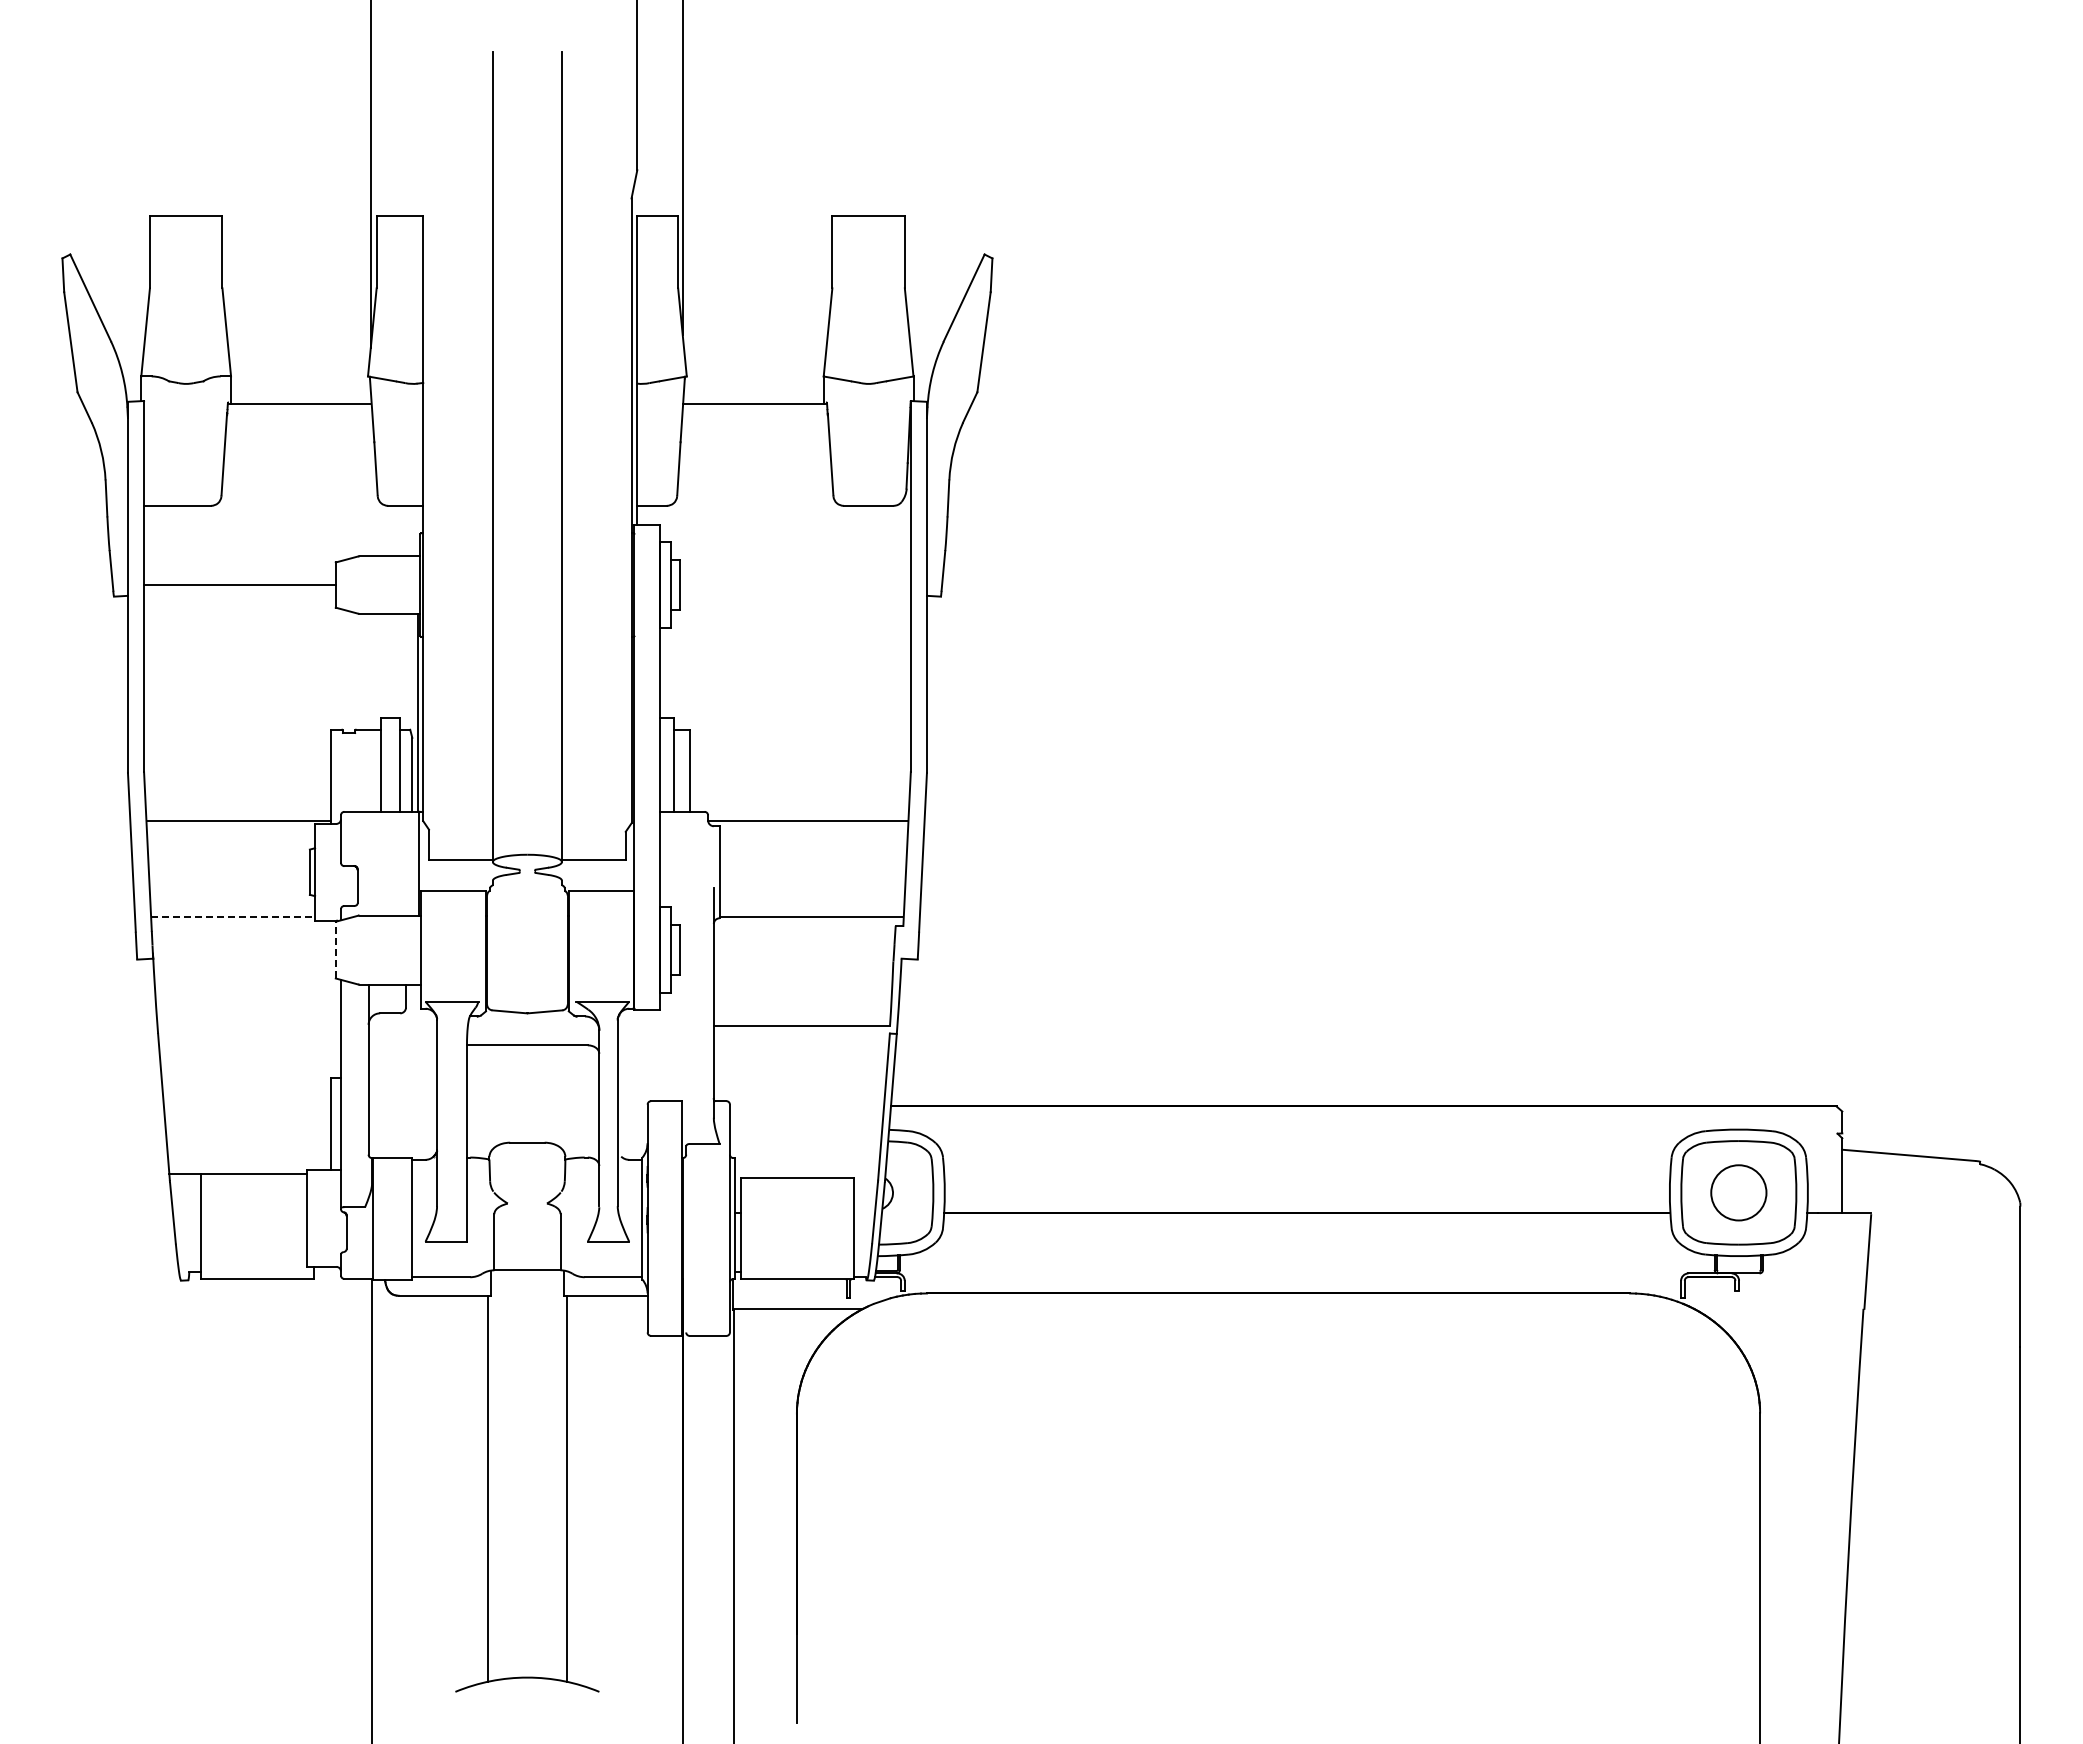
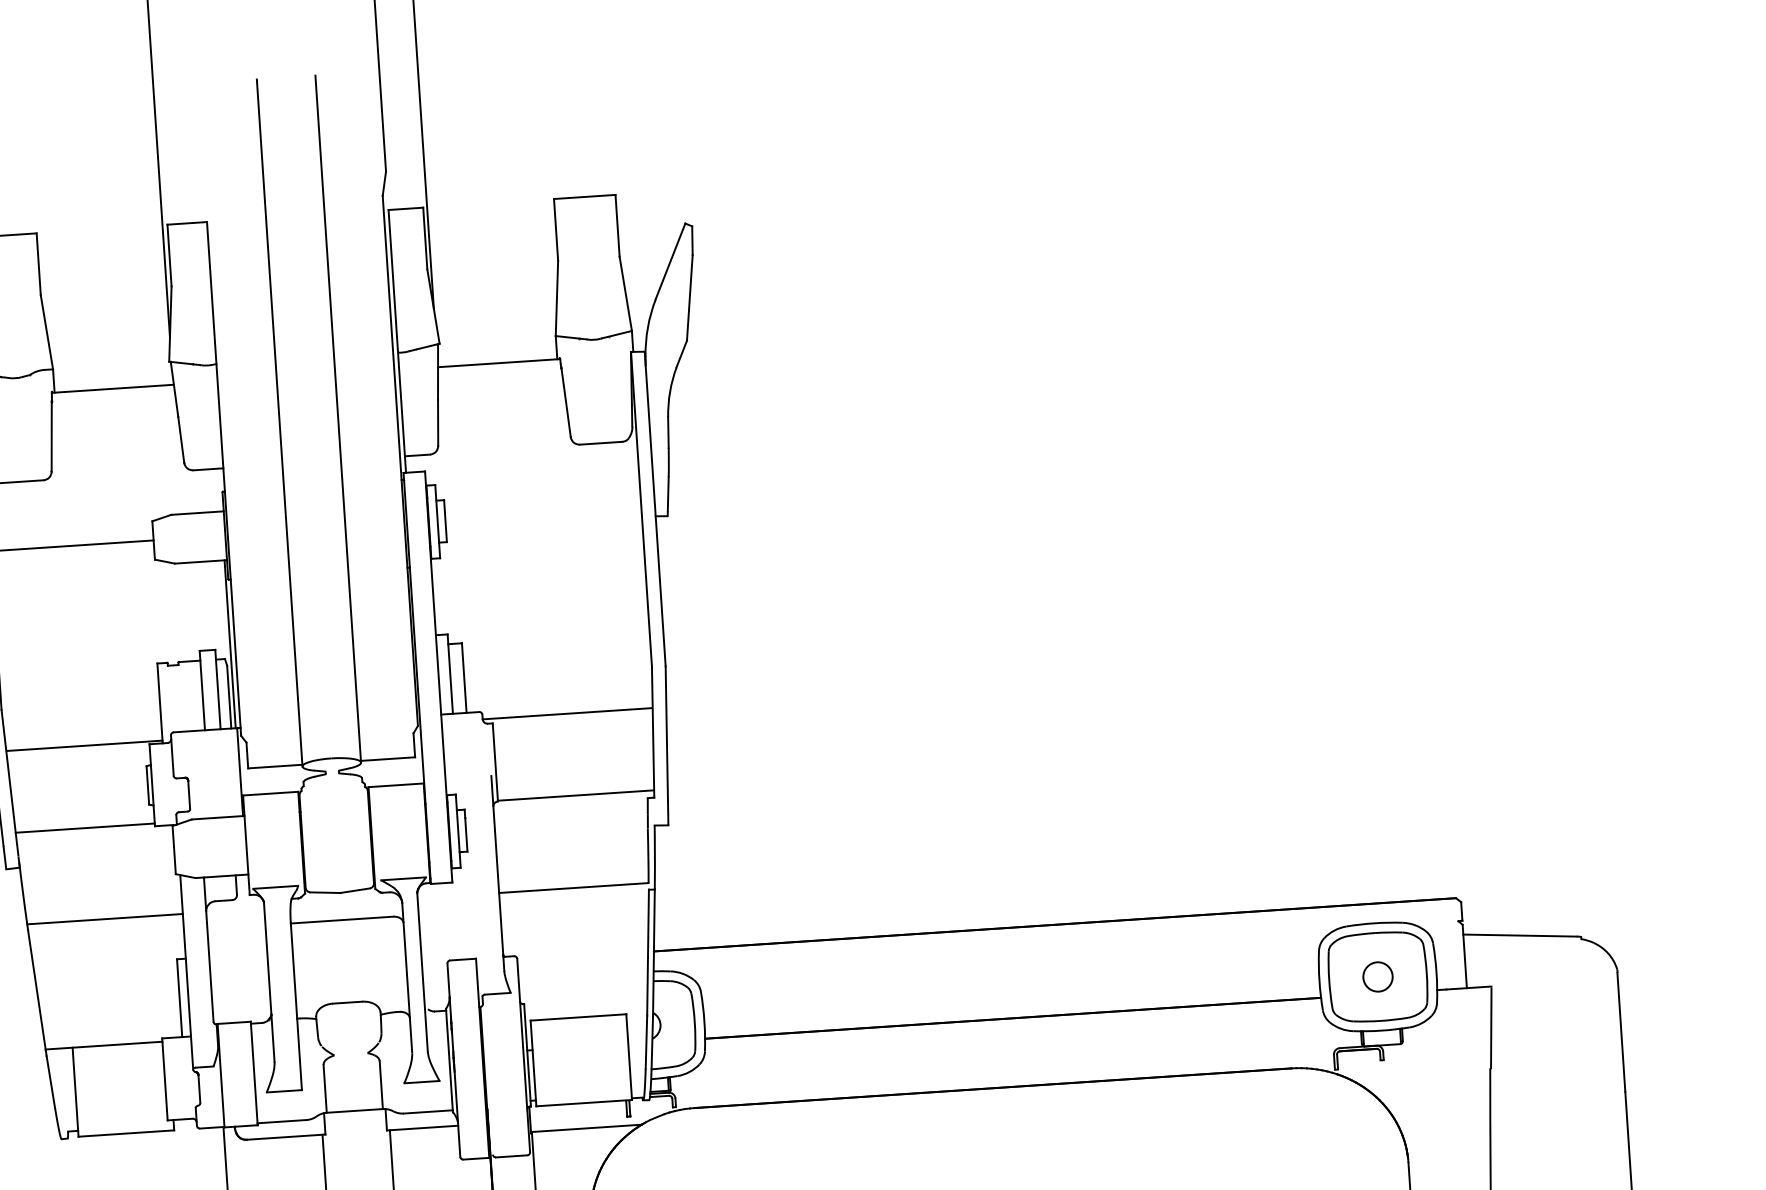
line: (233, 917) -> (85, 828), dashed -> solid
line: (335, 949) -> (173, 849), dashed -> solid
line: (248, 1025) -> (104, 918), added
circle: (1738, 1192) -> (1377, 976), size x0.62

